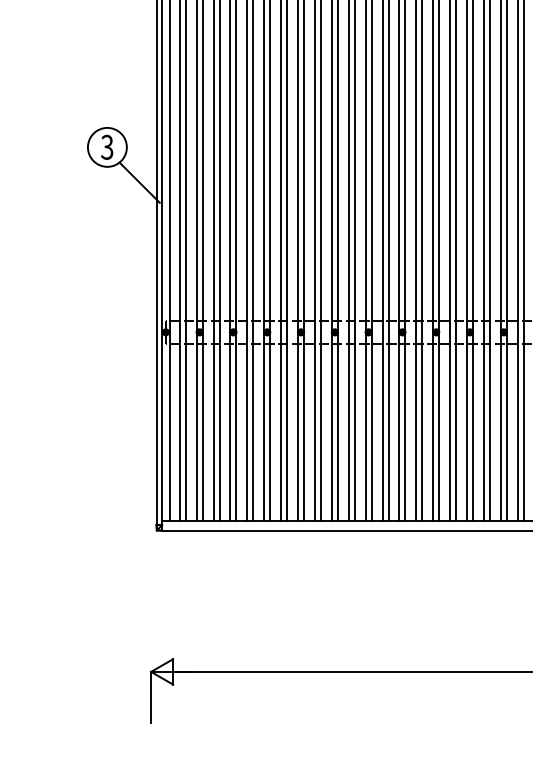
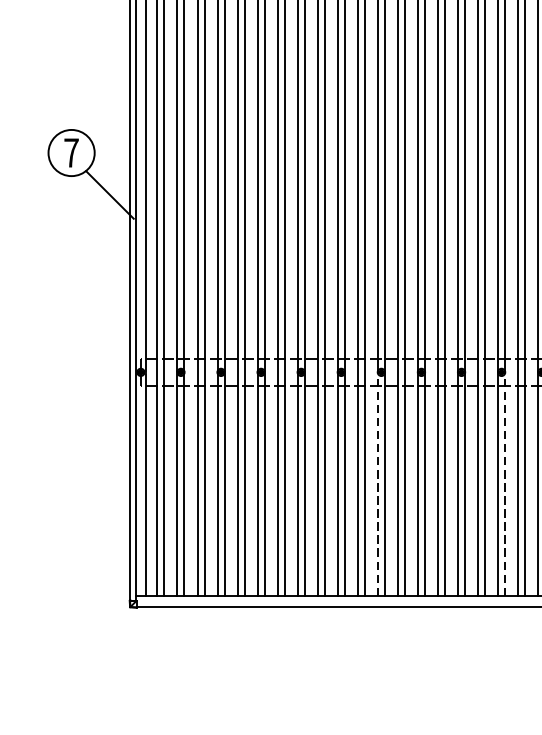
text: (107, 146) -> (71, 151), 3 -> 7
line: (365, 427) -> (377, 485), solid -> dashed
line: (473, 427) -> (505, 485), solid -> dashed

